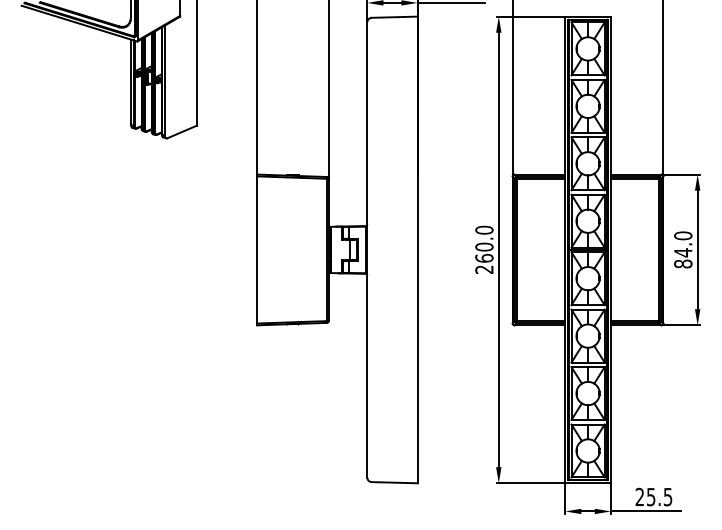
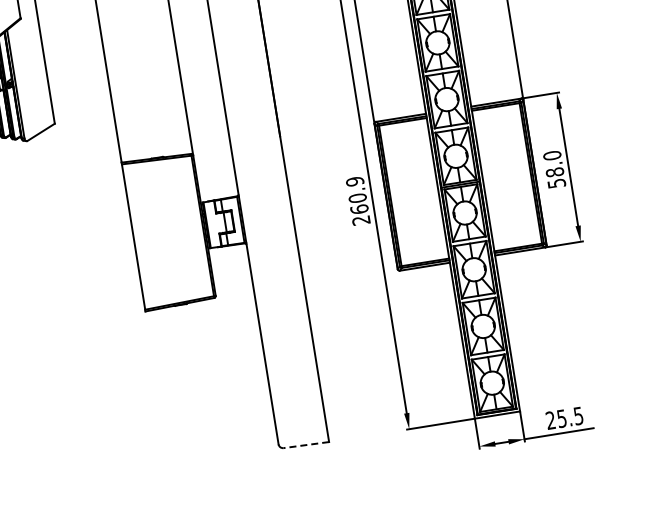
text: (484, 229) -> (355, 180), 260.0 -> 260.9
text: (683, 258) -> (556, 178), 84.0 -> 58.0
line: (394, 482) -> (306, 444), solid -> dashed

